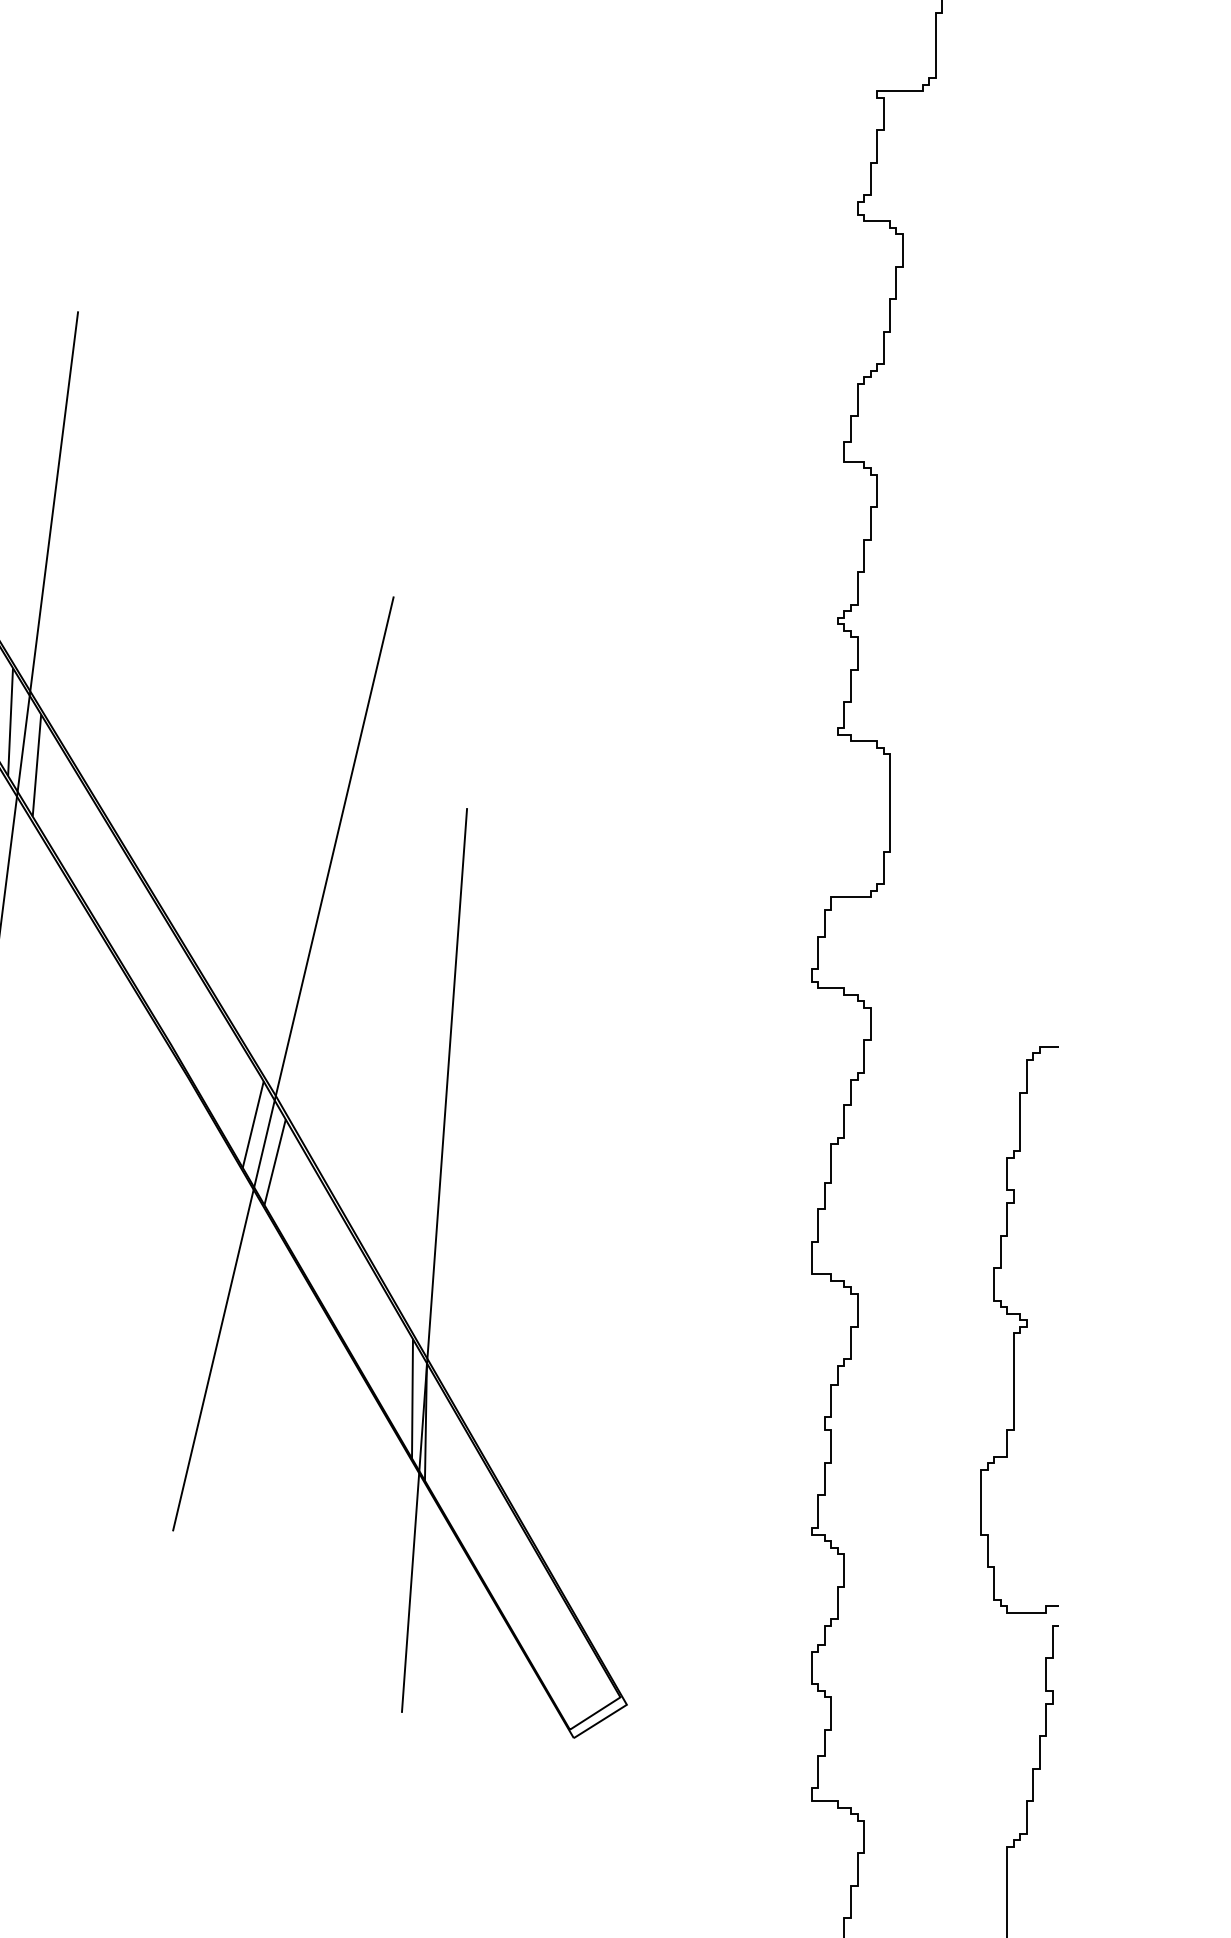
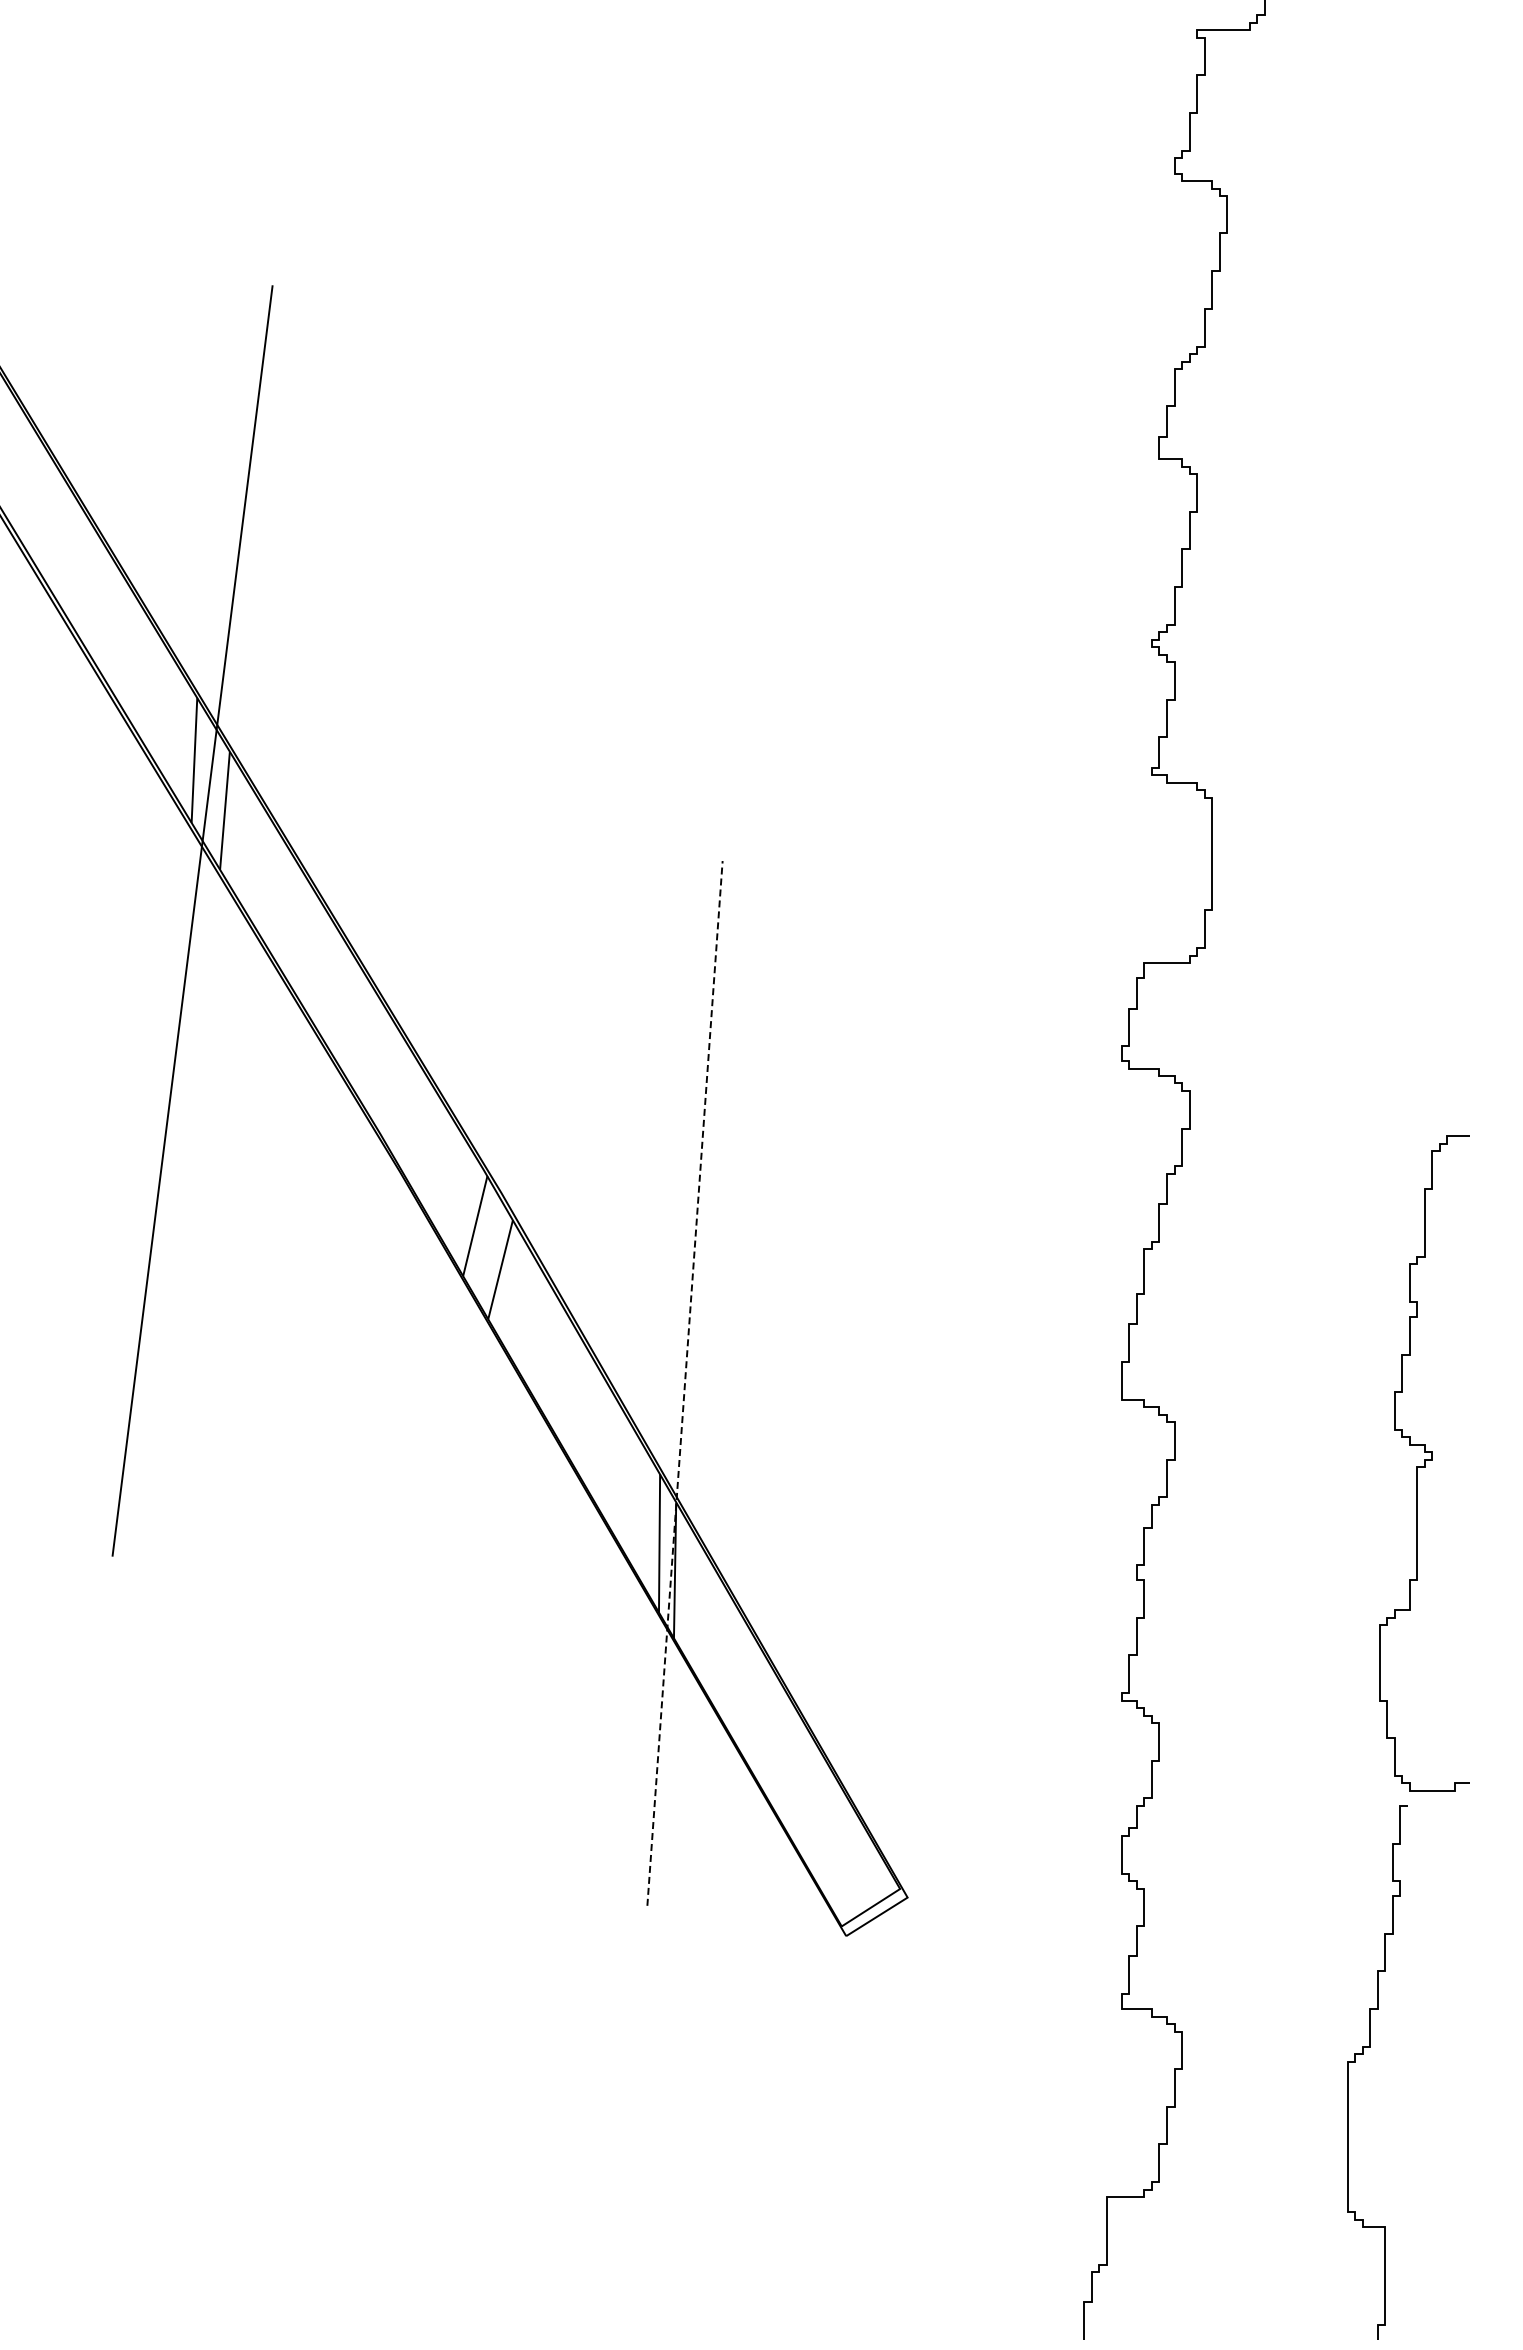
line: (282, 1063) -> (509, 1155), removed
line: (434, 1260) -> (685, 1383), solid -> dashed
curve: (1019, 1329) -> (1424, 1463), moved

